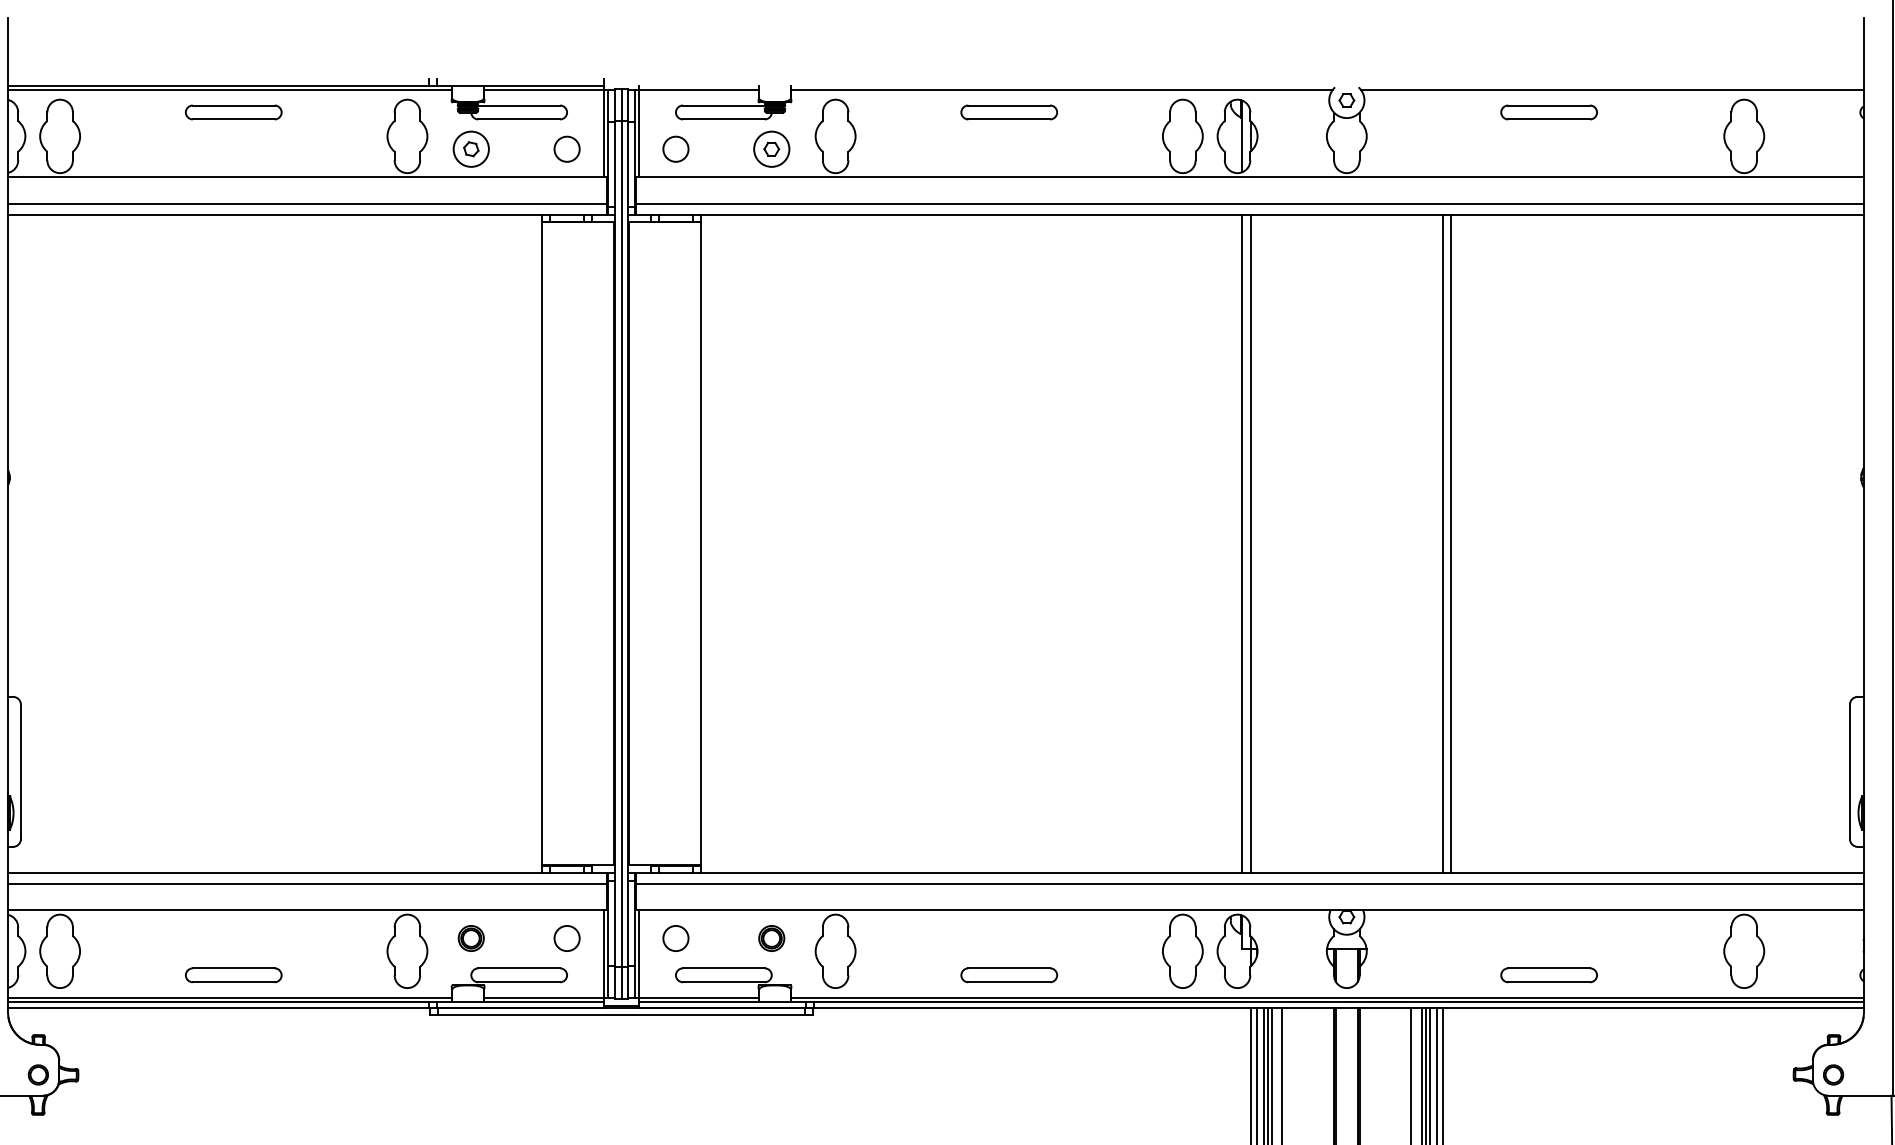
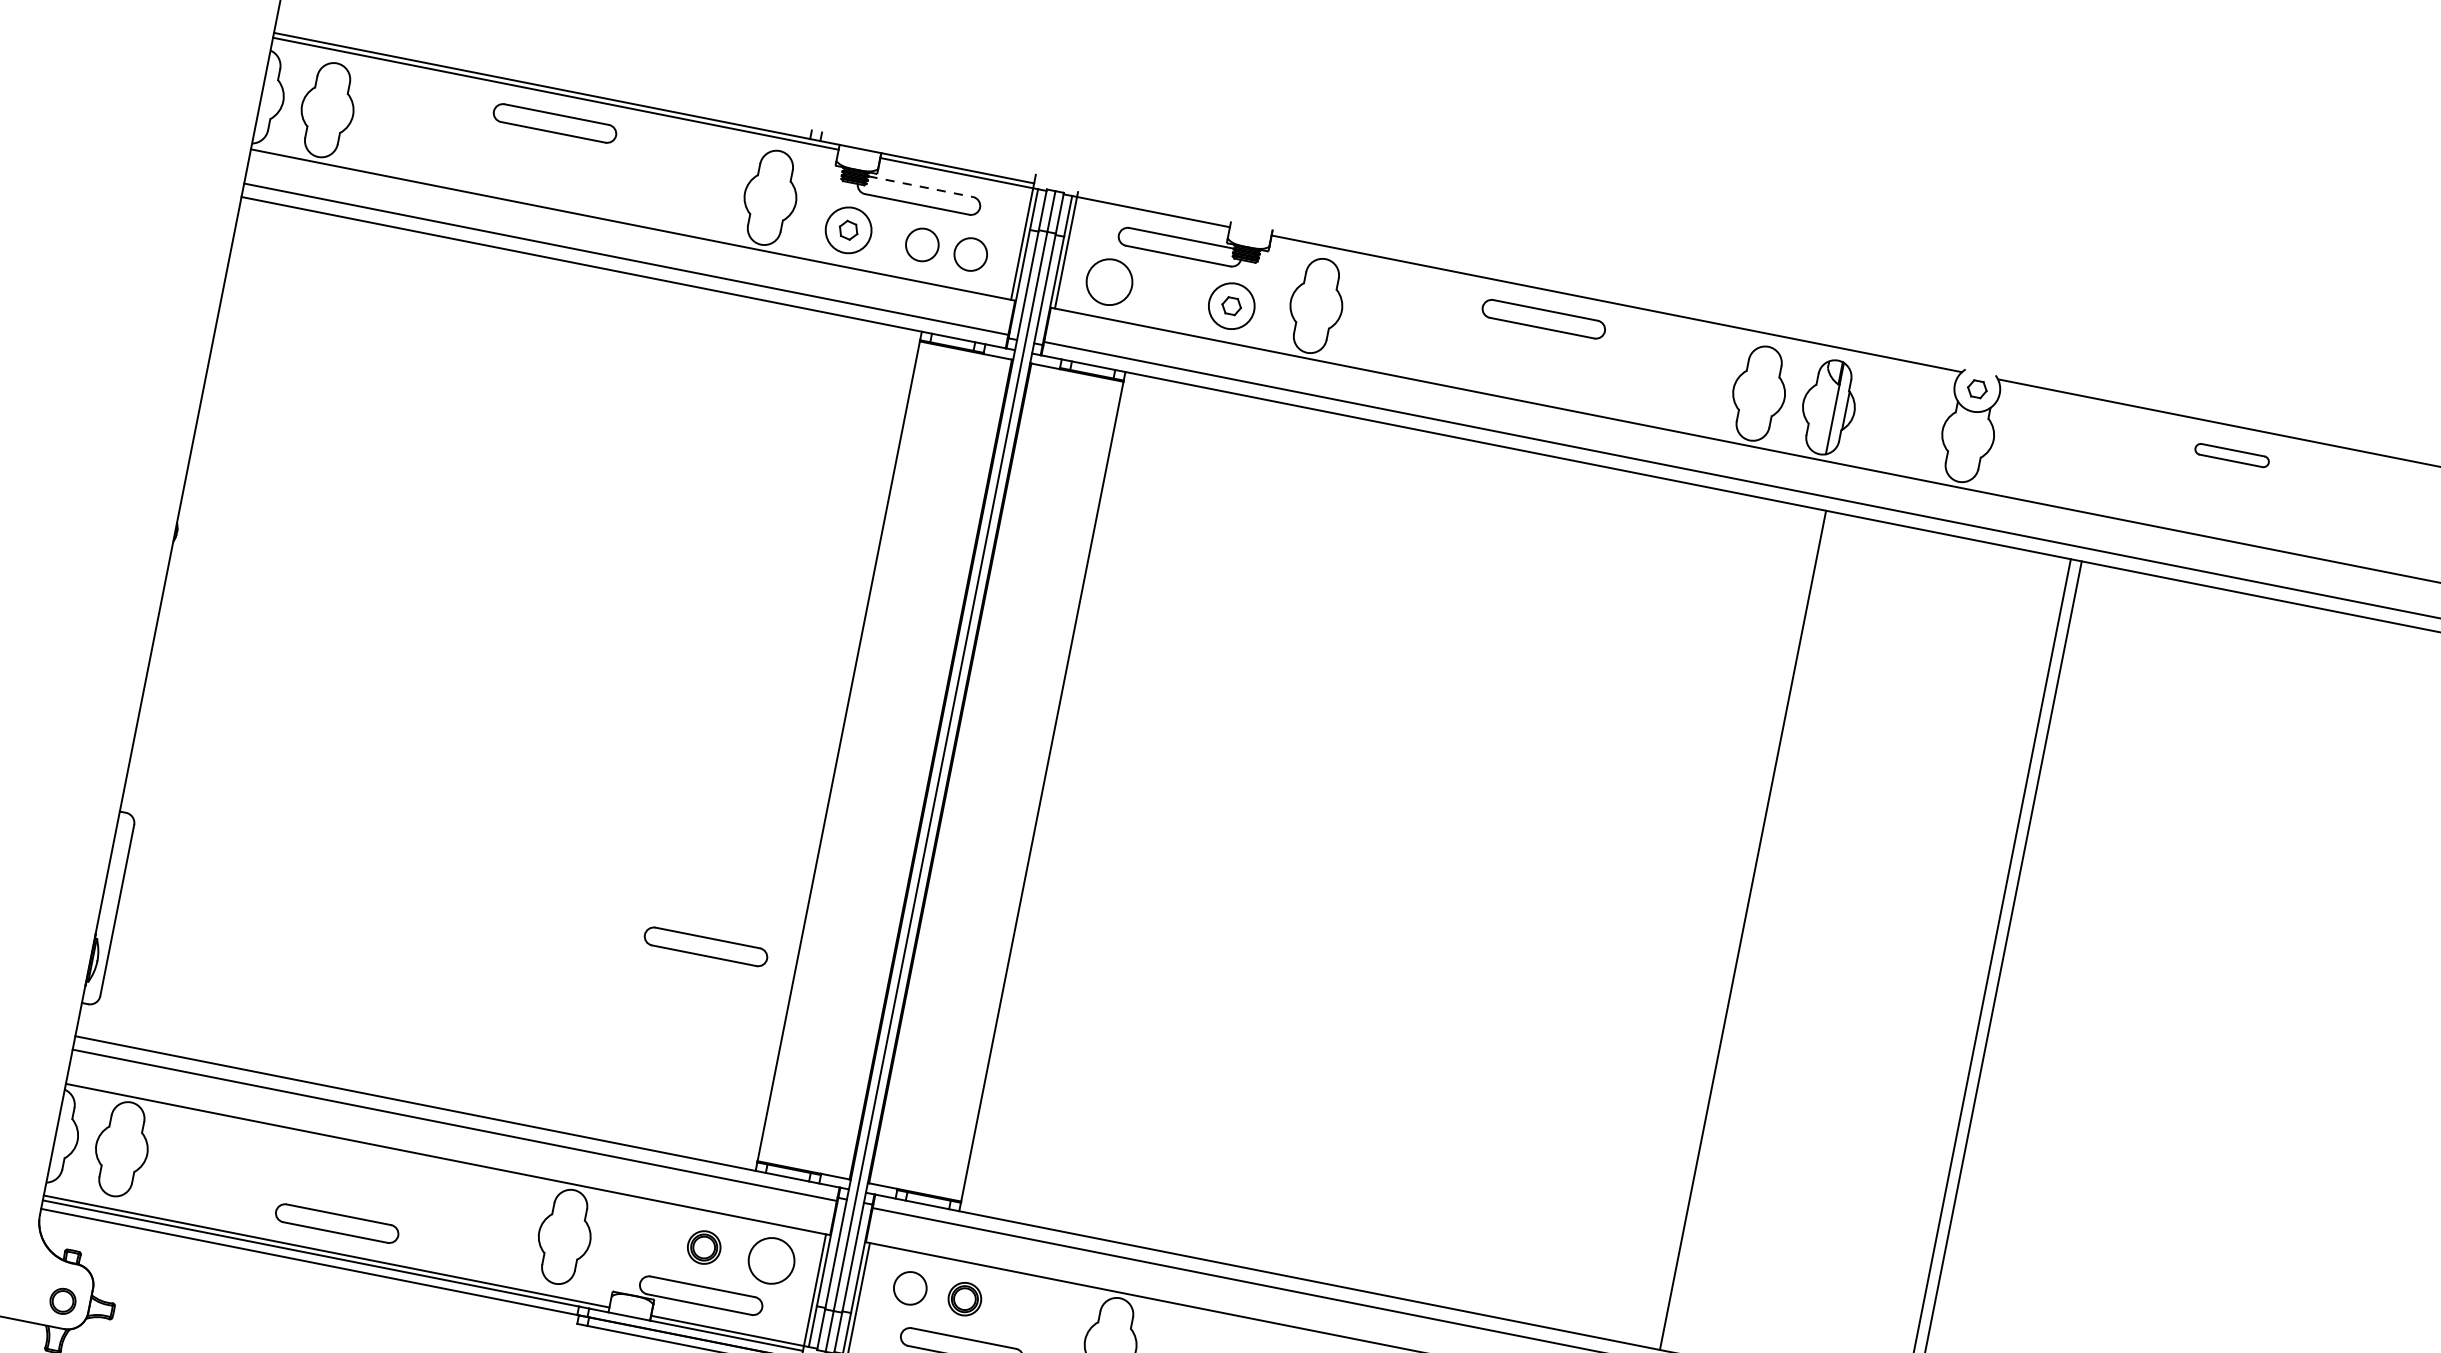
line: (519, 105) -> (921, 186), solid -> dashed
part: (1548, 112) -> (2231, 455), size x0.6
circle: (528, 148) -> (921, 243), added
circle: (675, 148) -> (1109, 280), size x1.4
line: (1242, 543) -> (1732, 927), removed
part: (470, 711) -> (705, 947), added
part: (470, 938) -> (703, 1247), moved
circle: (566, 938) -> (770, 1260), size x1.4
part: (771, 938) -> (964, 1299), moved

